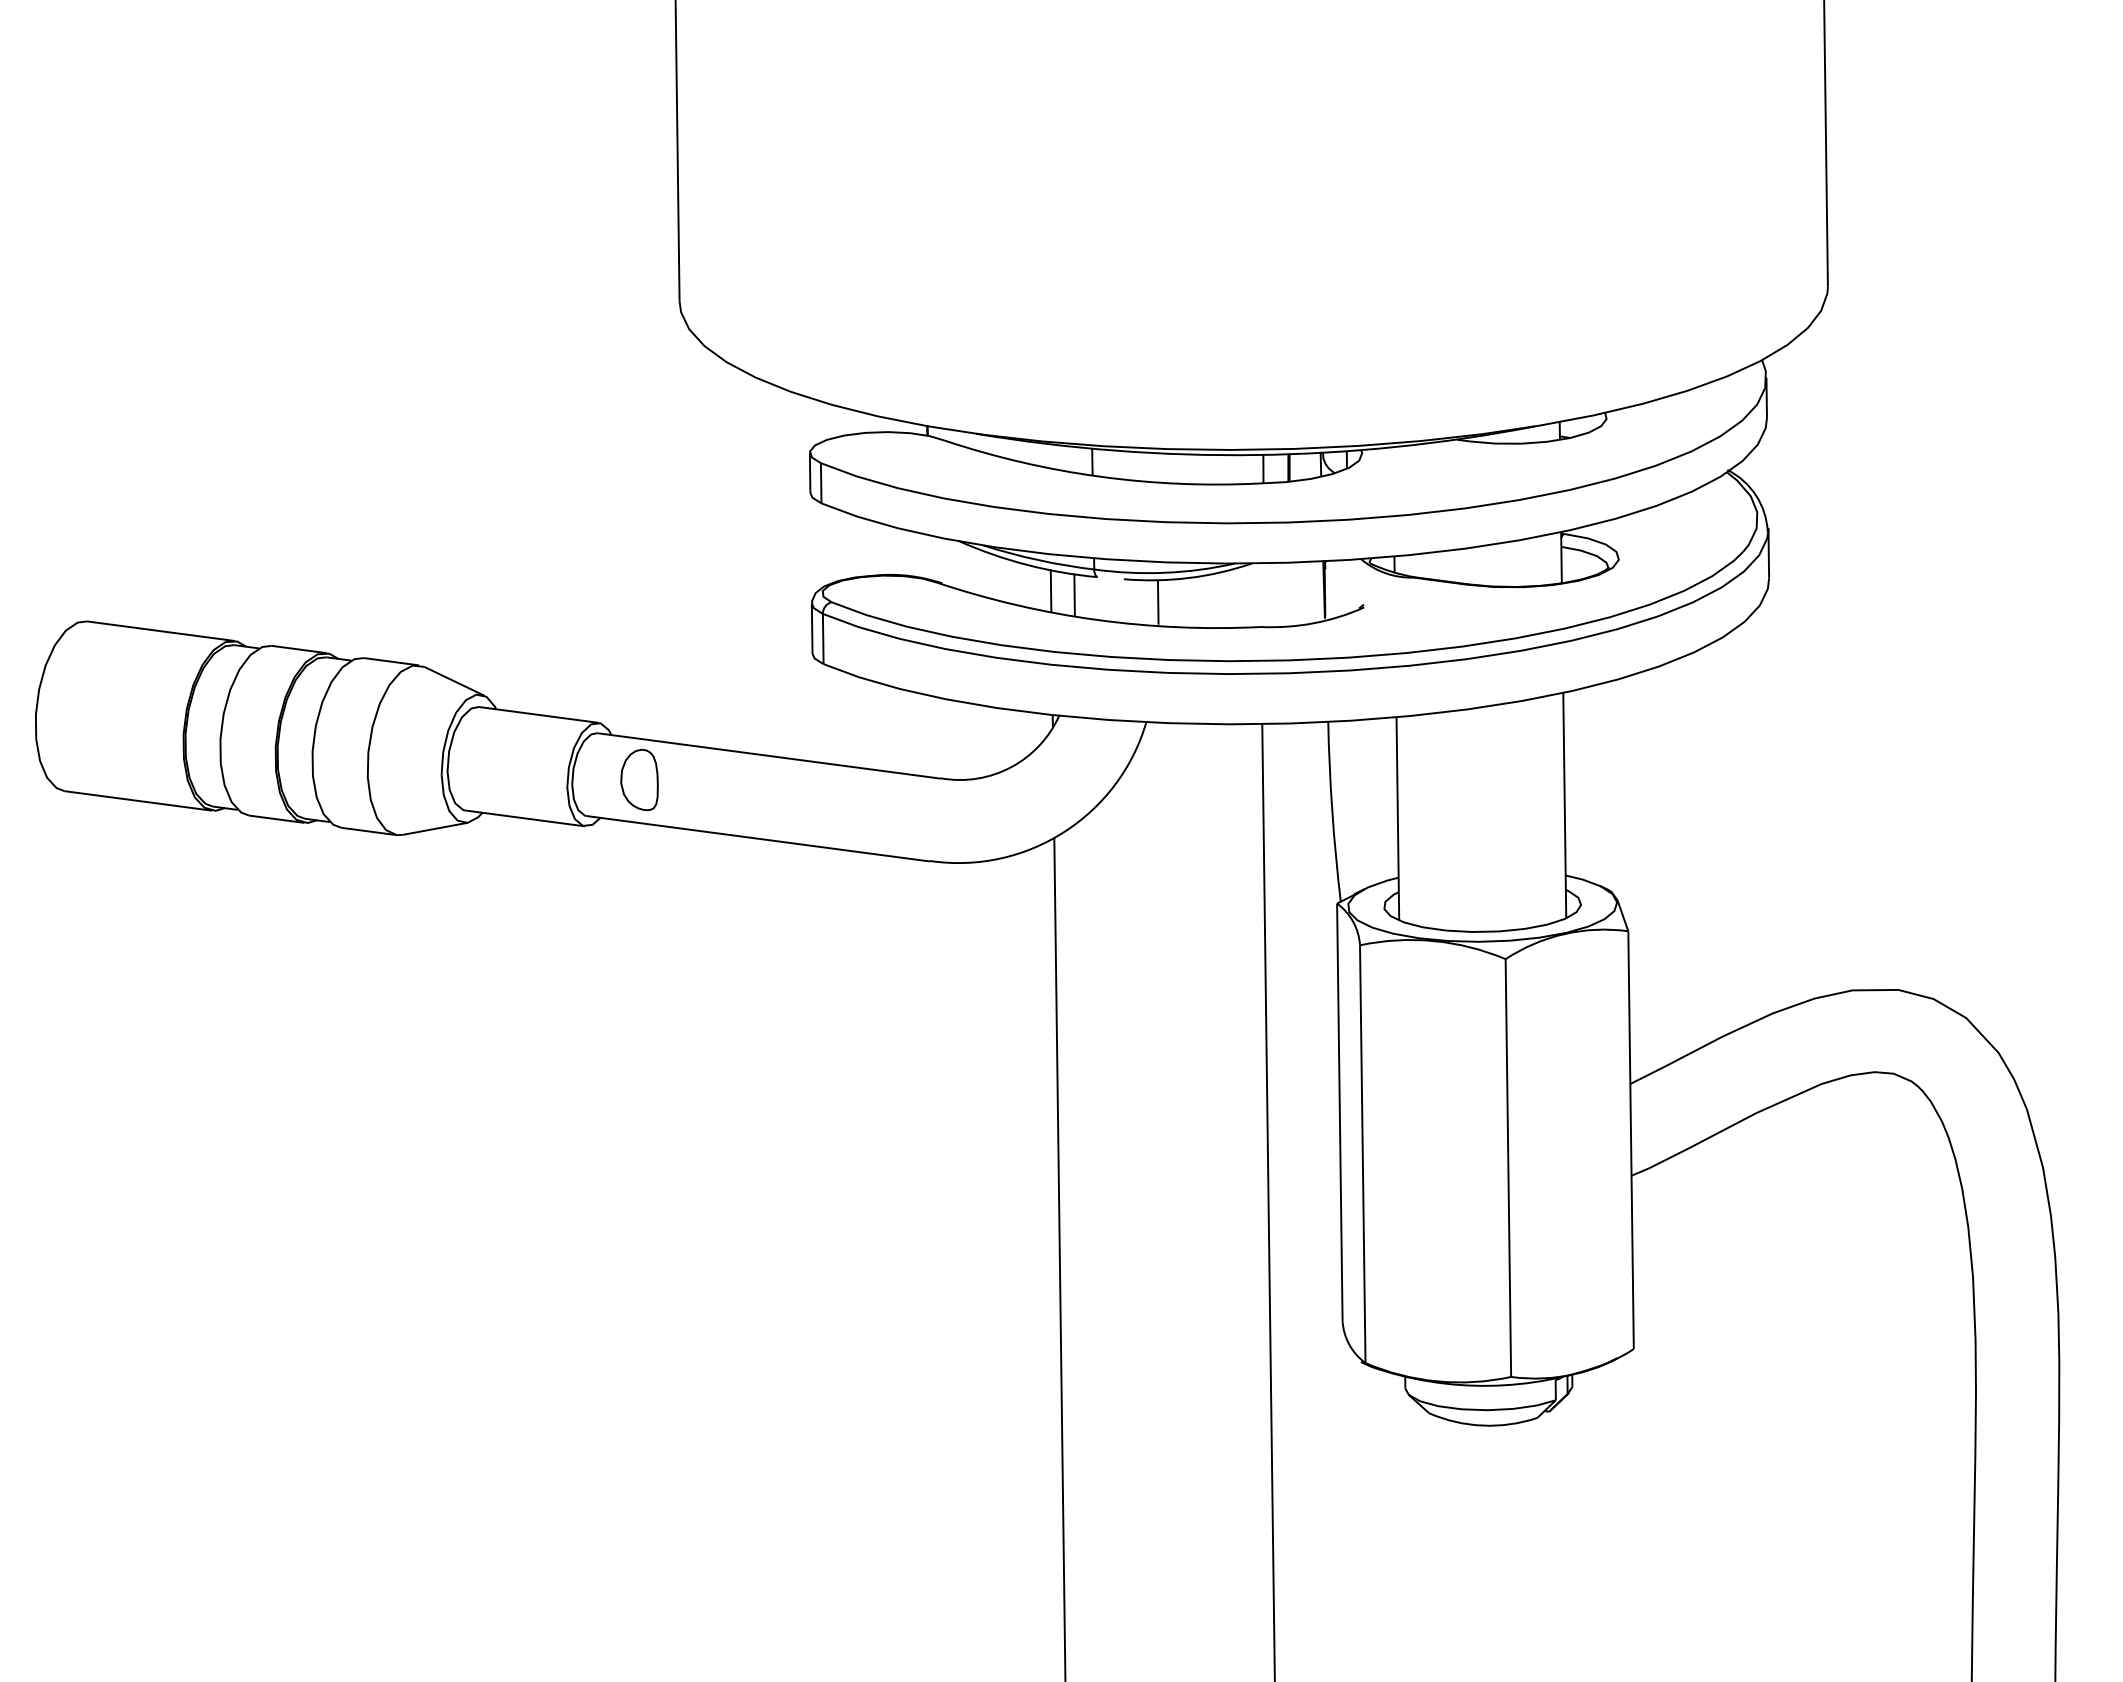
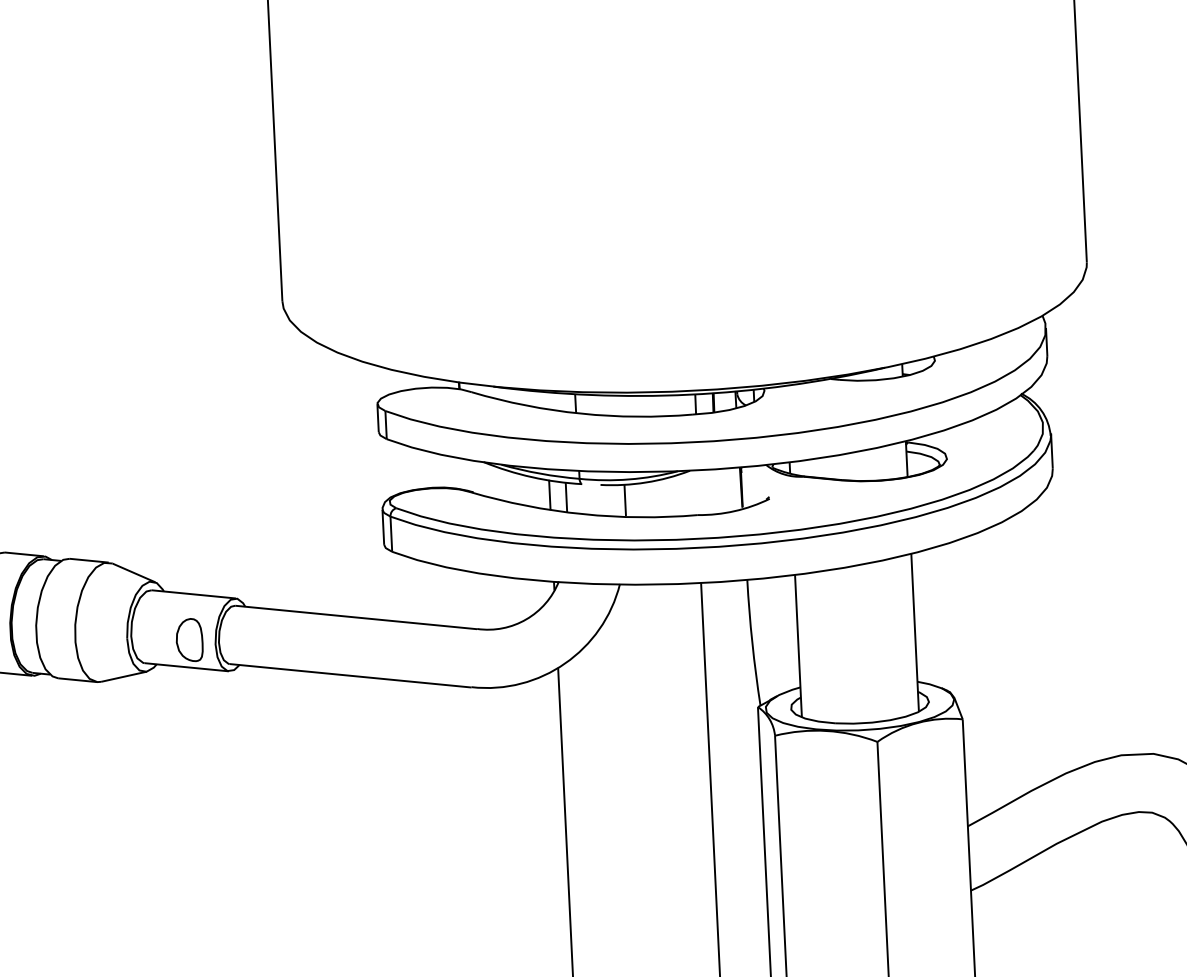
part: (639, 779) -> (189, 639), moved

